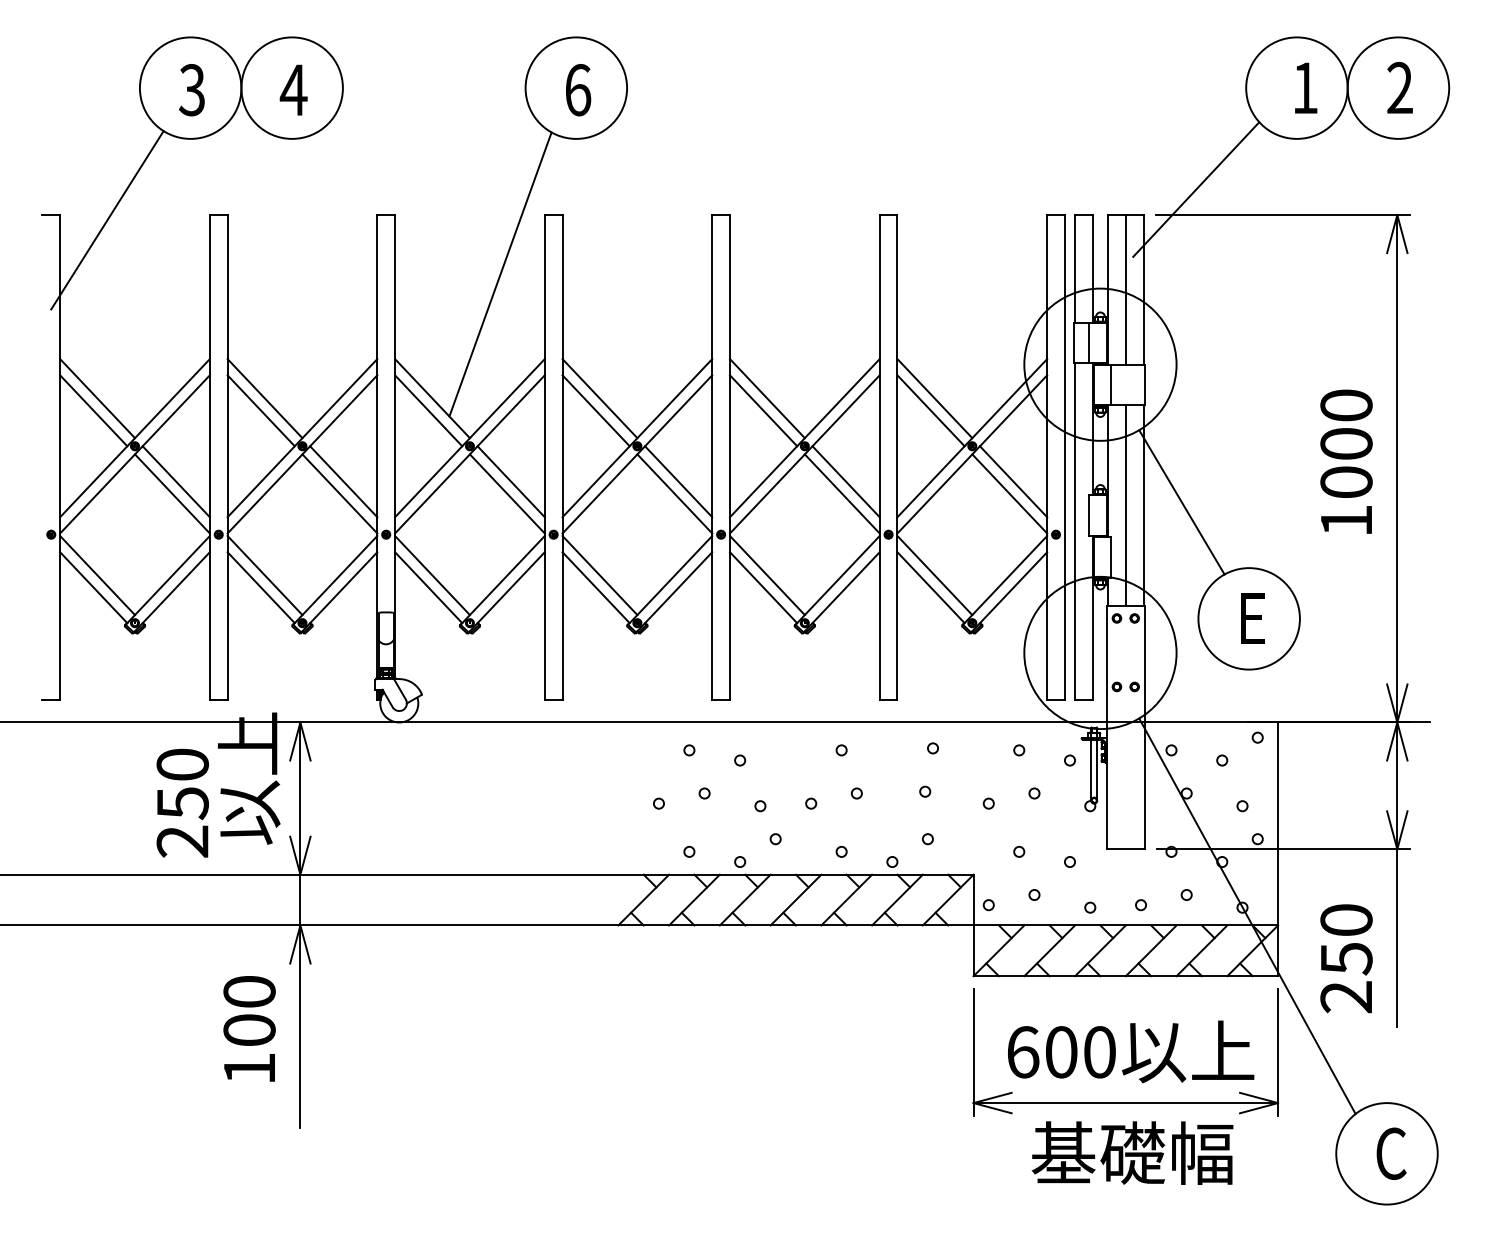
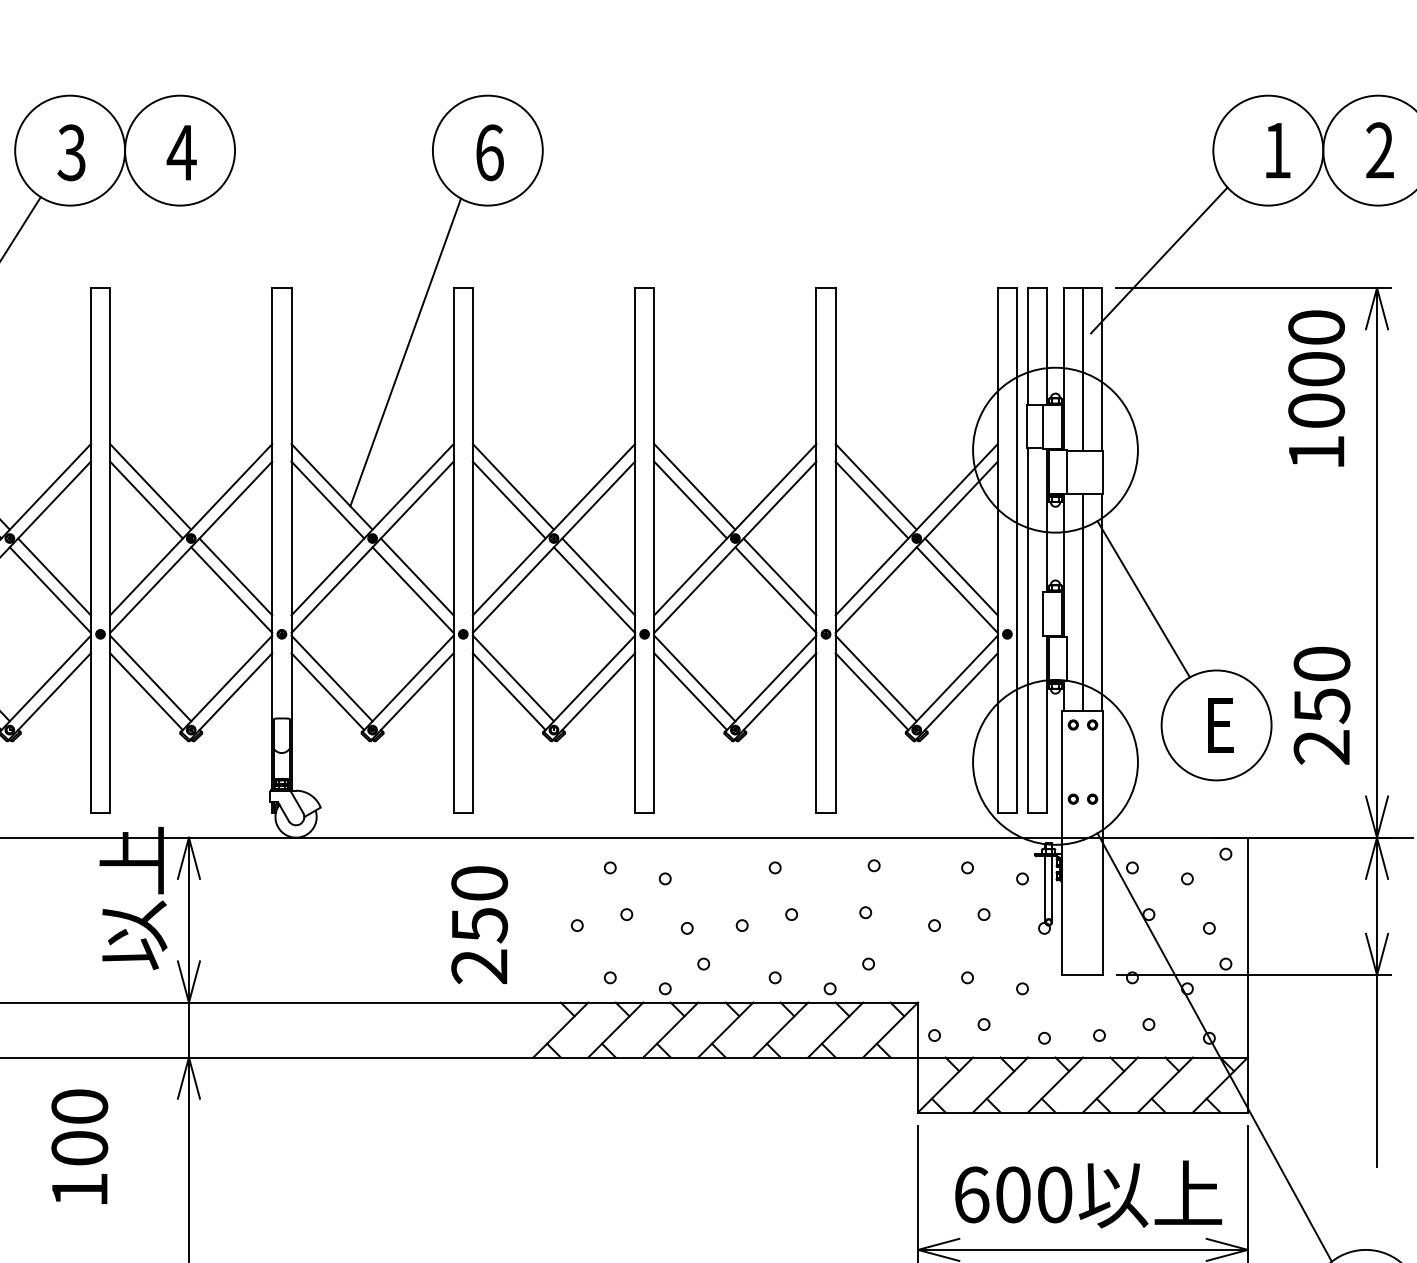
text: (1346, 461) -> (1316, 388), moved
text: (182, 802) -> (479, 924), moved
text: (1346, 958) -> (1322, 705), moved
text: (249, 1028) -> (79, 1146), moved

